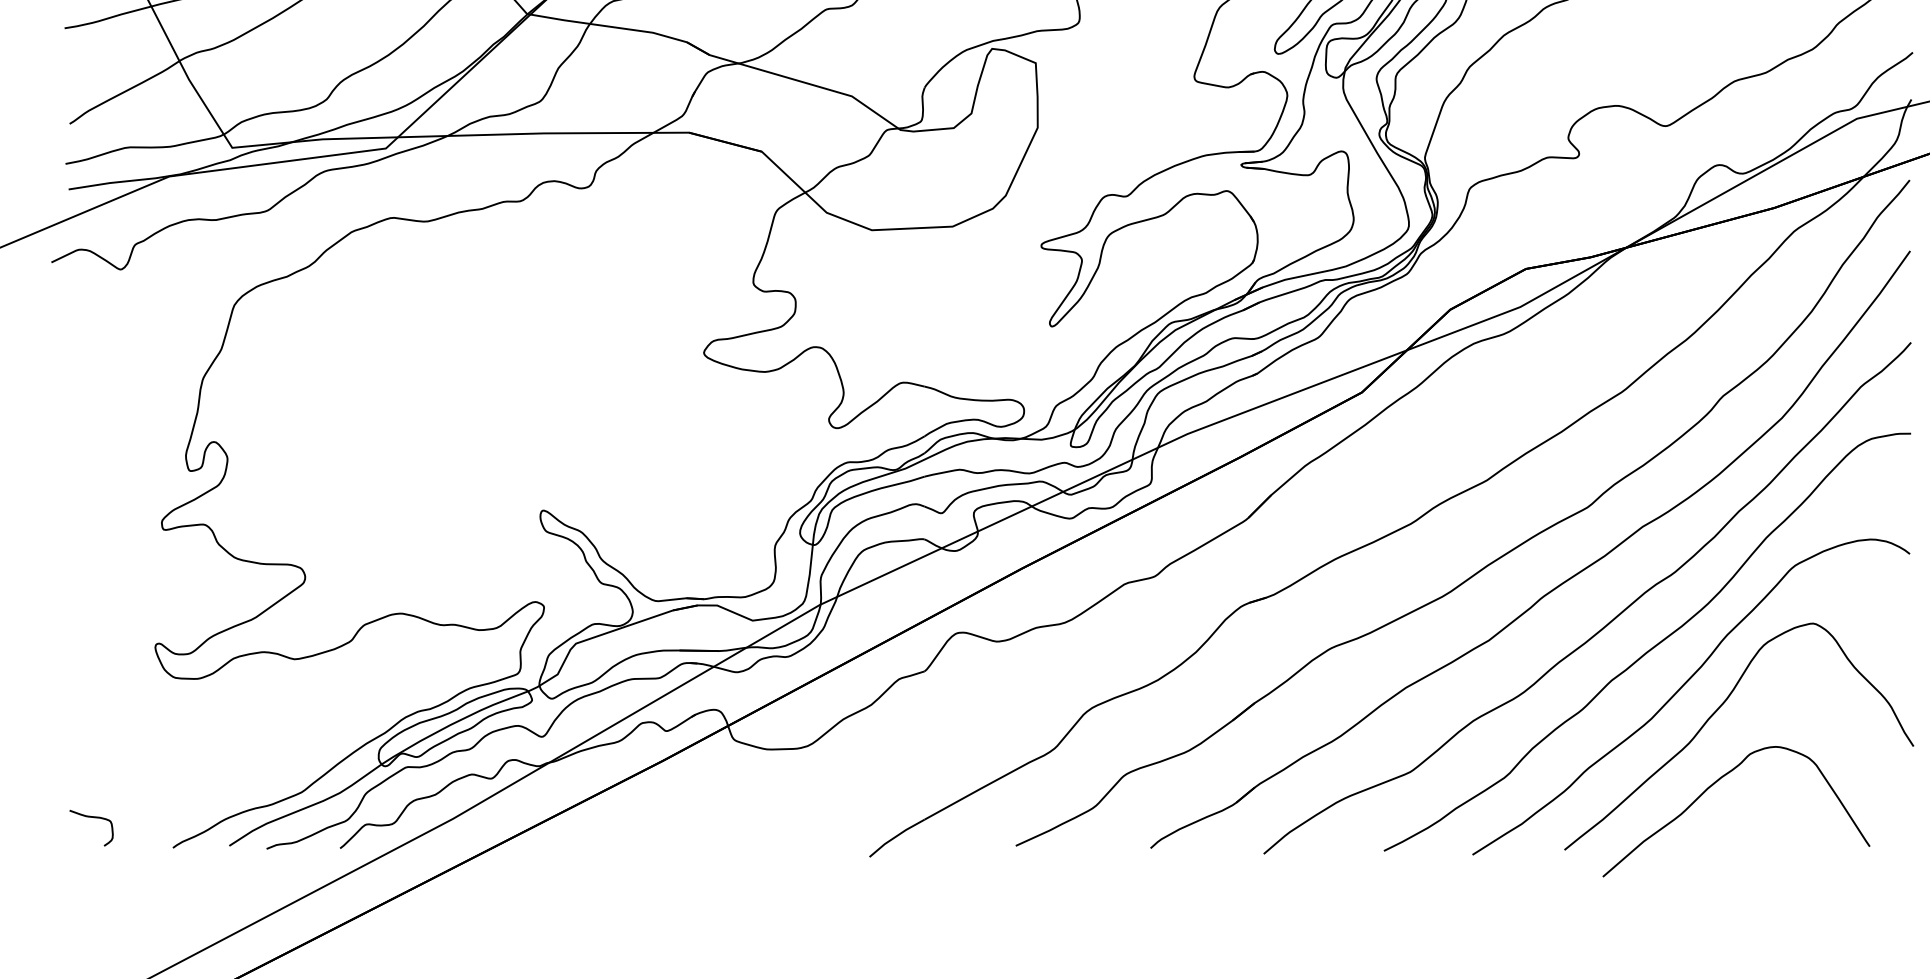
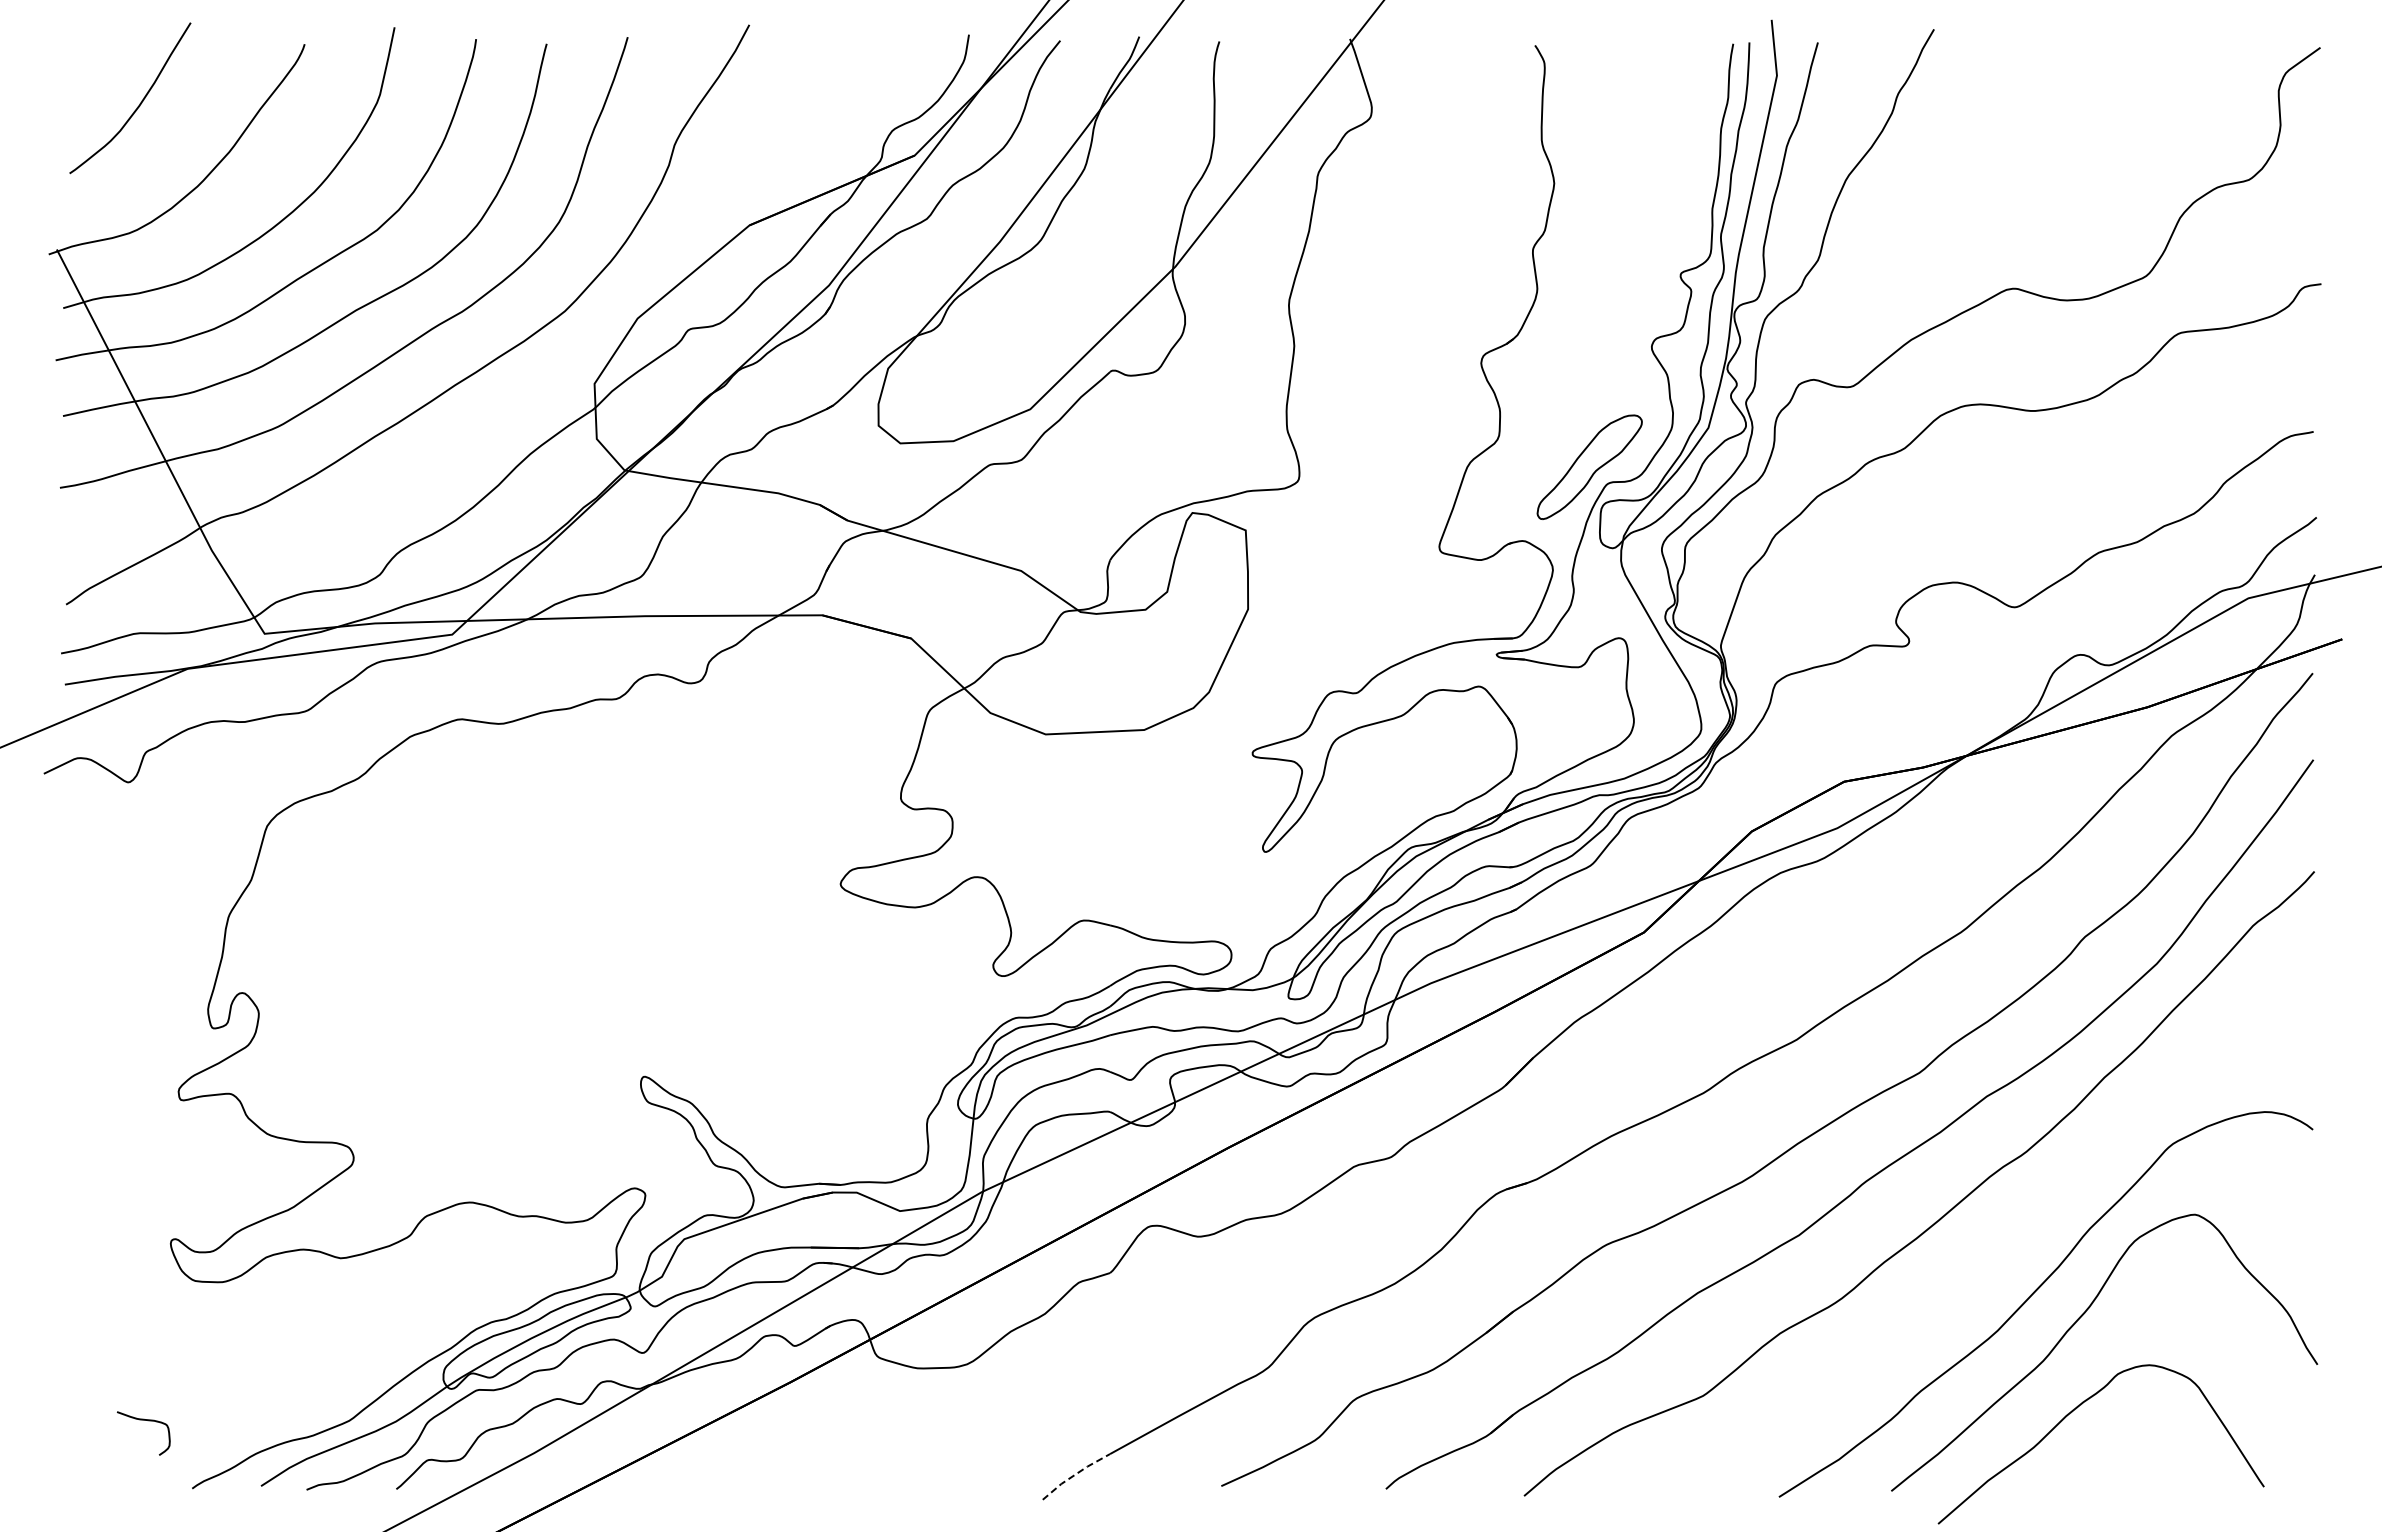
curve: (1651, 647) -> (1997, 1244), removed
curve: (91, 817) -> (143, 1420), moved
line: (896, 836) -> (1075, 1474), solid -> dashed

